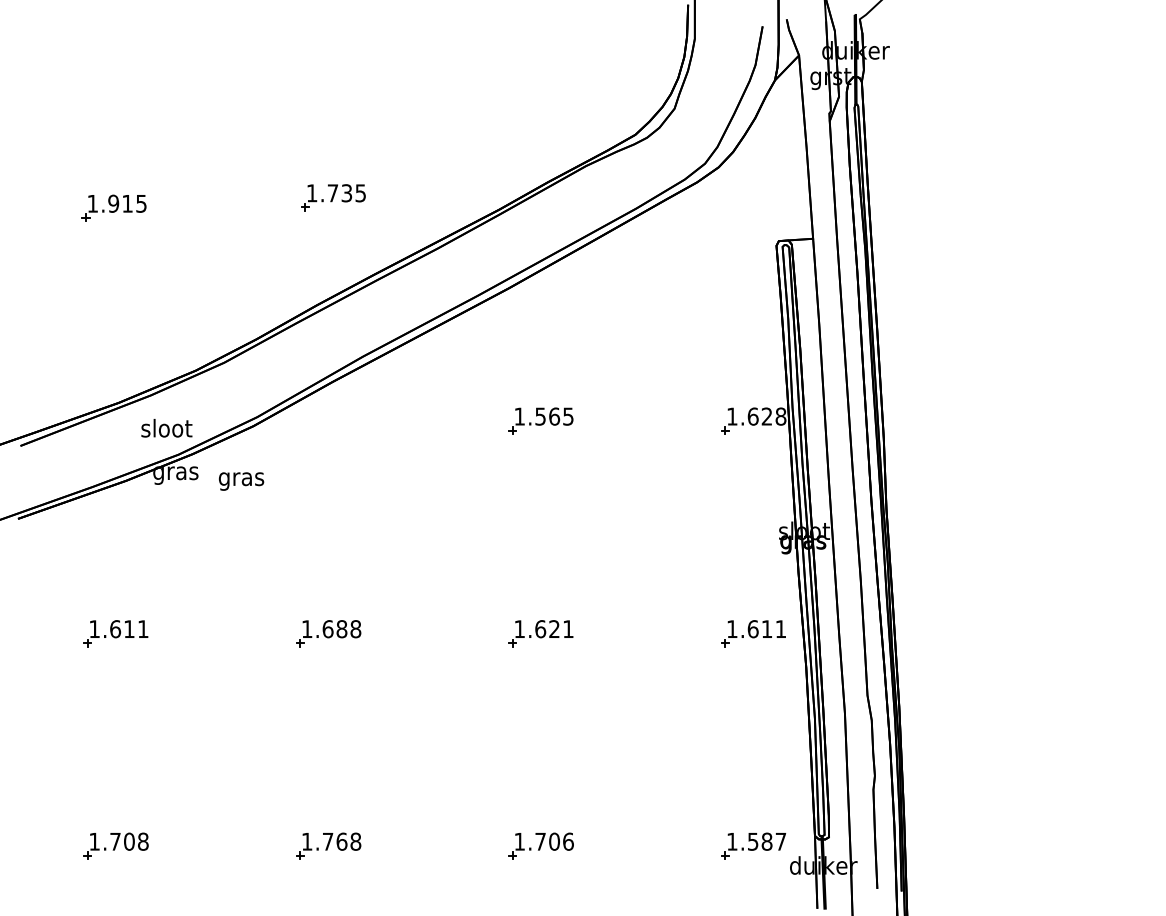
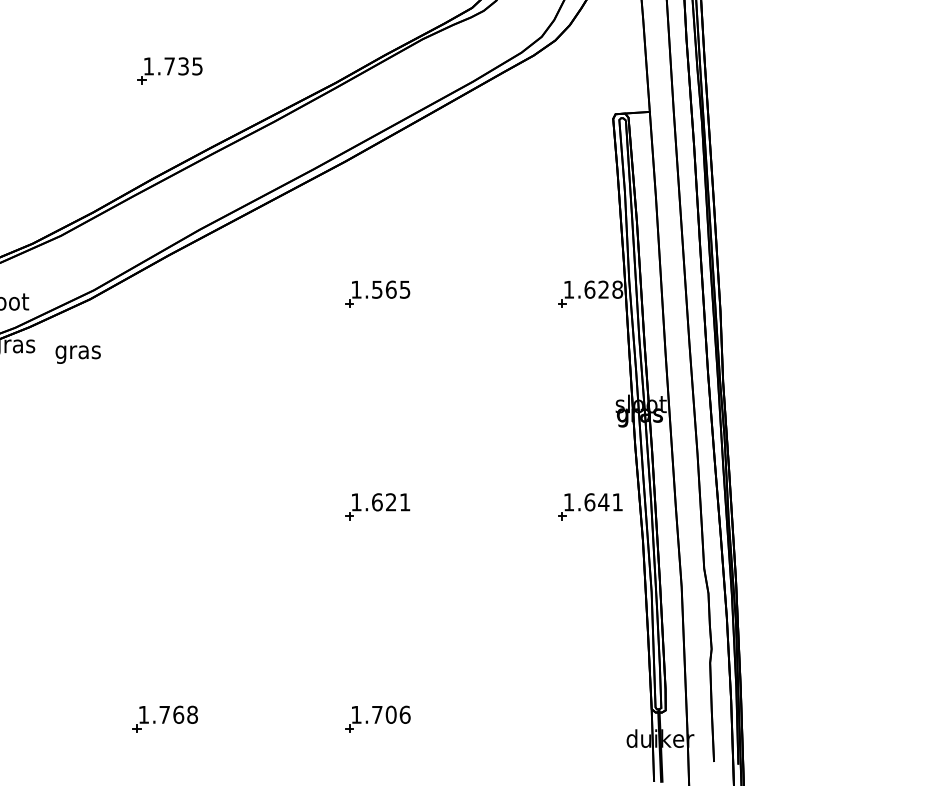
text: (766, 628) -> (603, 501), 1.611 -> 1.641
part: (328, 633) -> (165, 506), removed
part: (753, 845) -> (590, 718), removed

